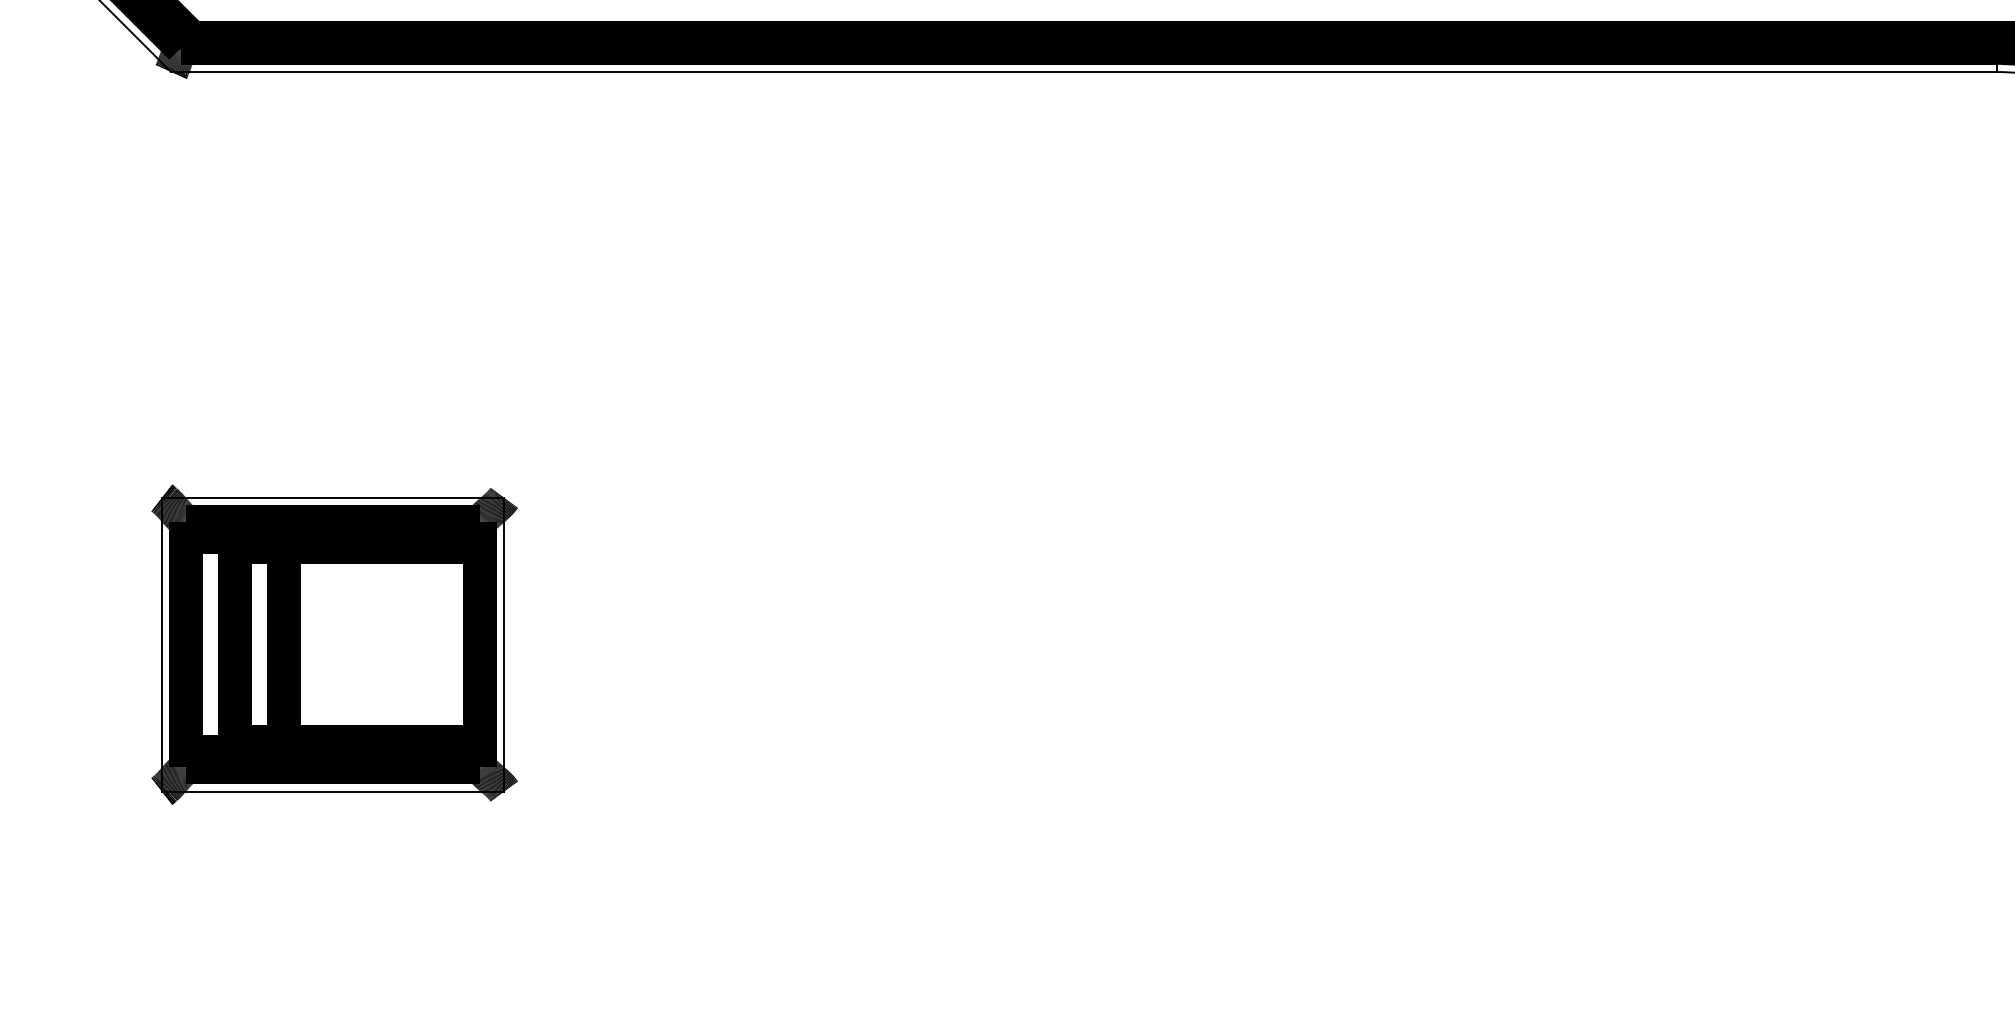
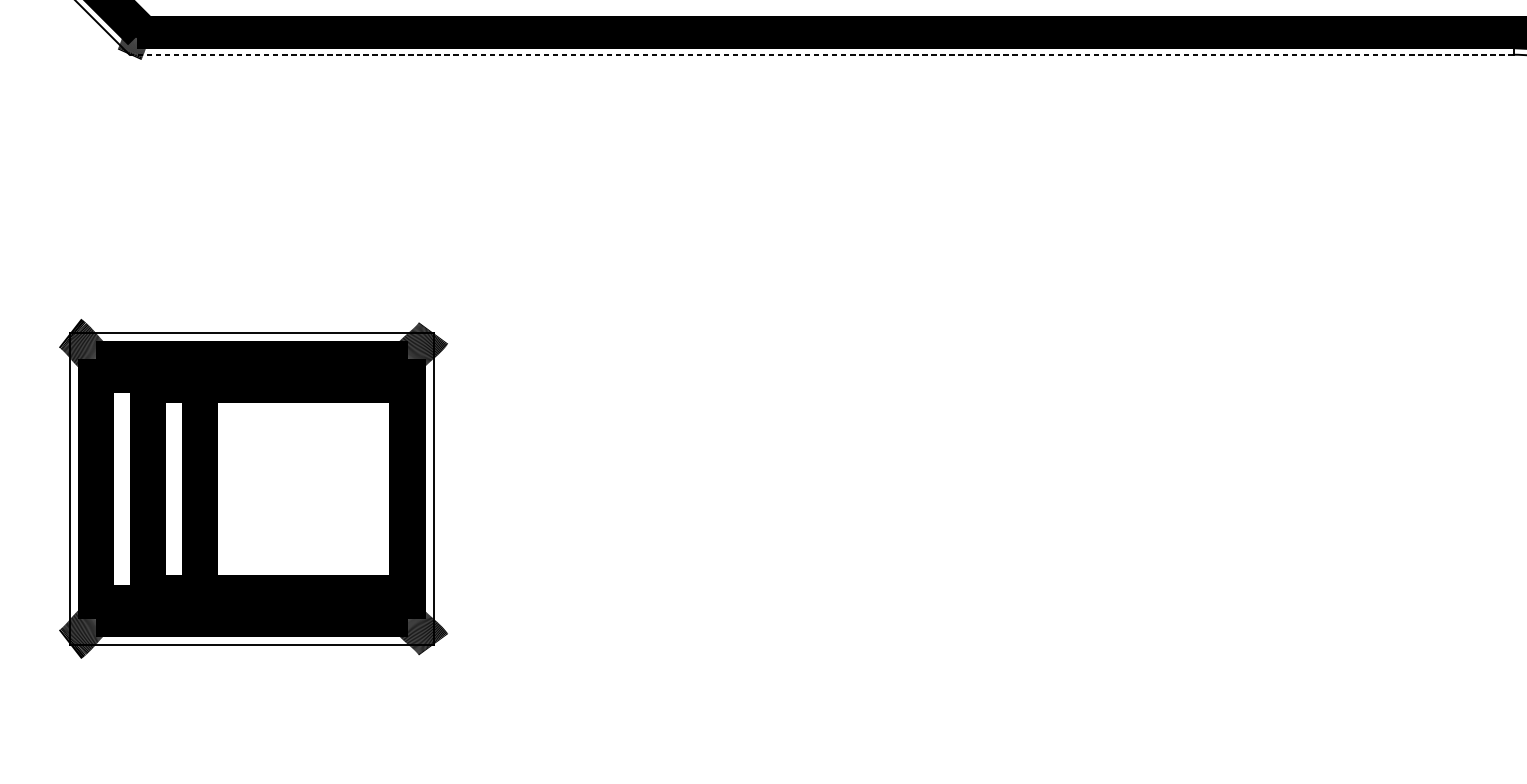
line: (1084, 72) -> (821, 55), solid -> dashed
part: (334, 644) -> (253, 488), size x1.4

